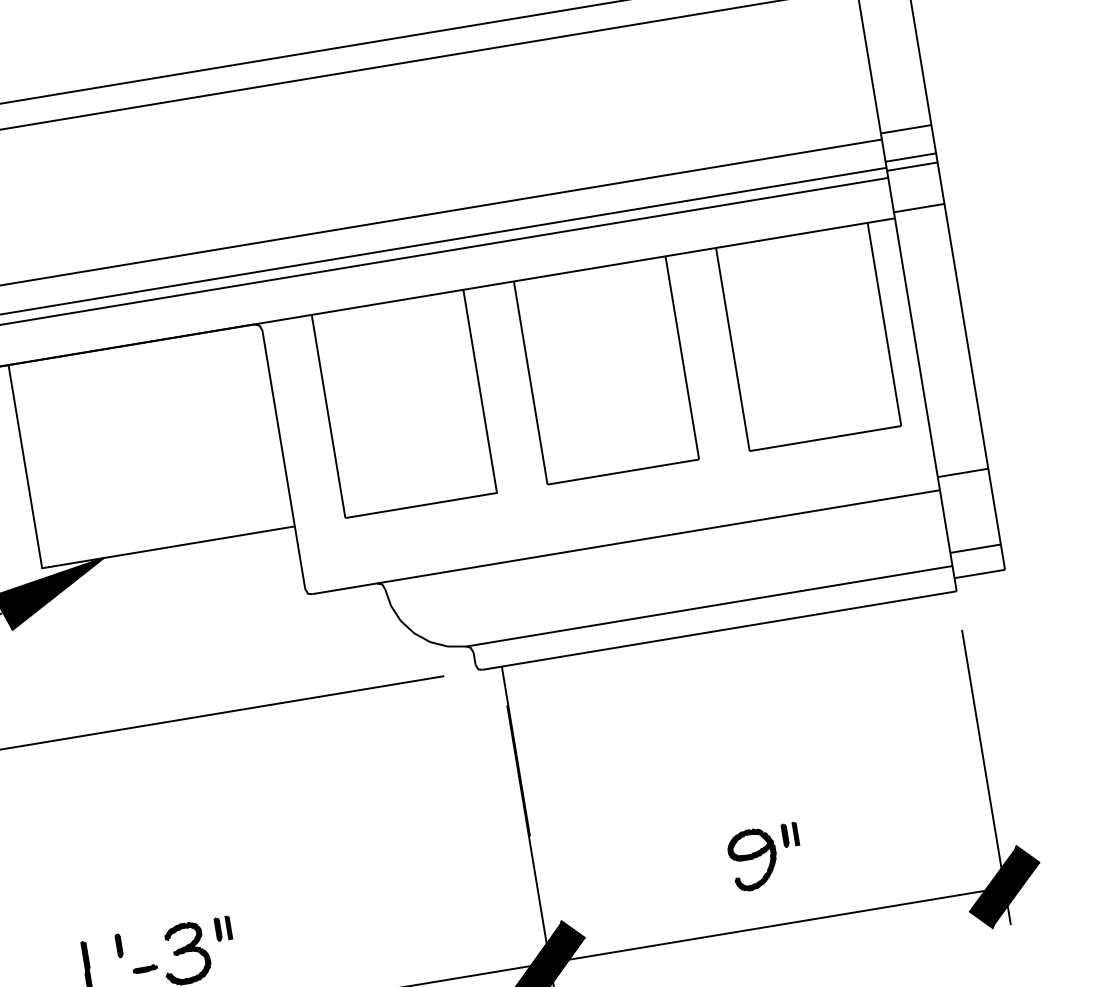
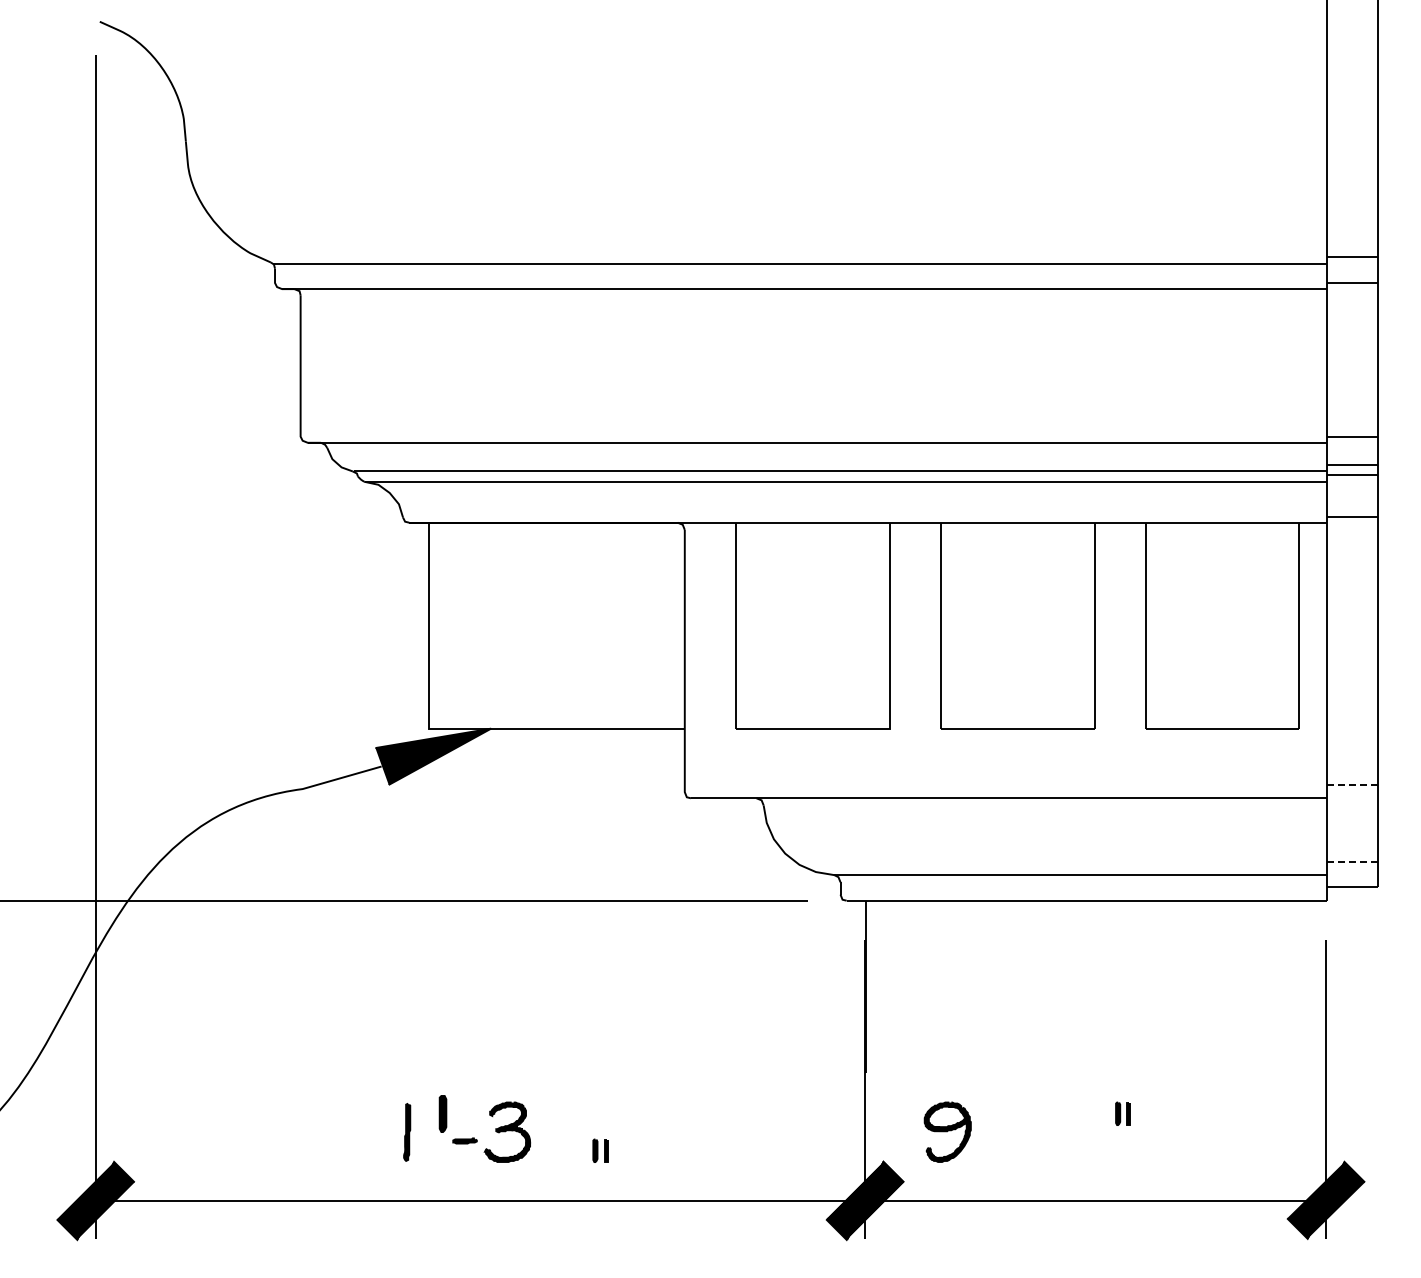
line: (962, 472) -> (1352, 784), solid -> dashed
line: (975, 548) -> (1352, 861), solid -> dashed
part: (753, 858) -> (947, 1131), moved
part: (223, 928) -> (600, 1150), moved
part: (118, 945) -> (442, 1113), size x1.6

